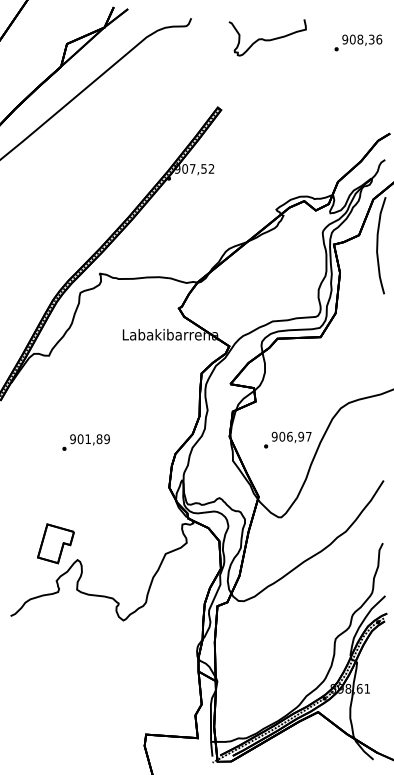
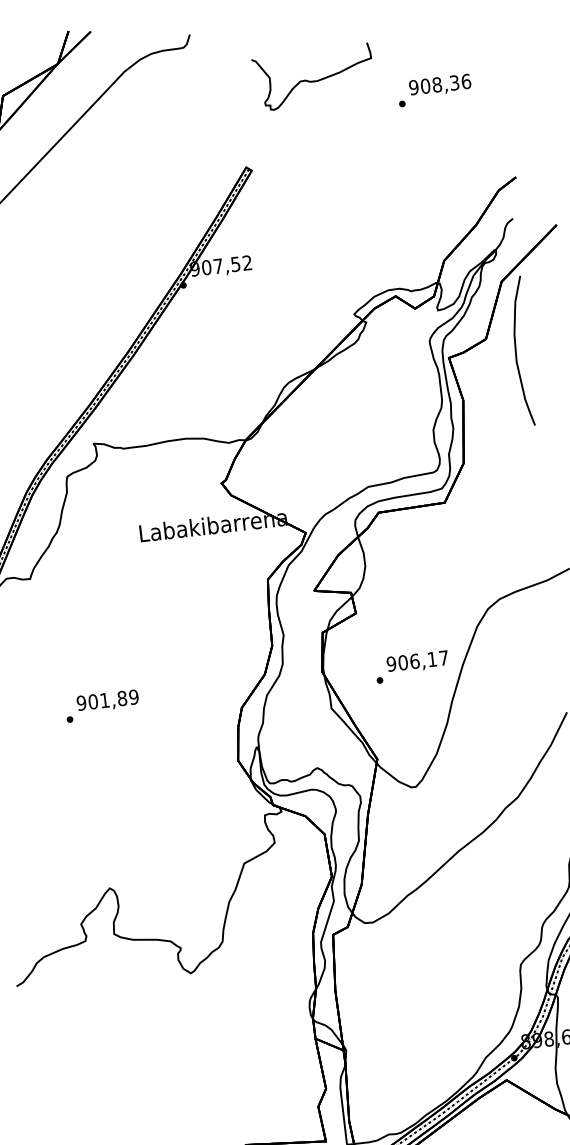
curve: (267, 39) -> (313, 80), moved
text: (358, 42) -> (434, 89), moved
text: (301, 436) -> (432, 658), 906,97 -> 906,17
part: (55, 543) -> (72, 866), removed

